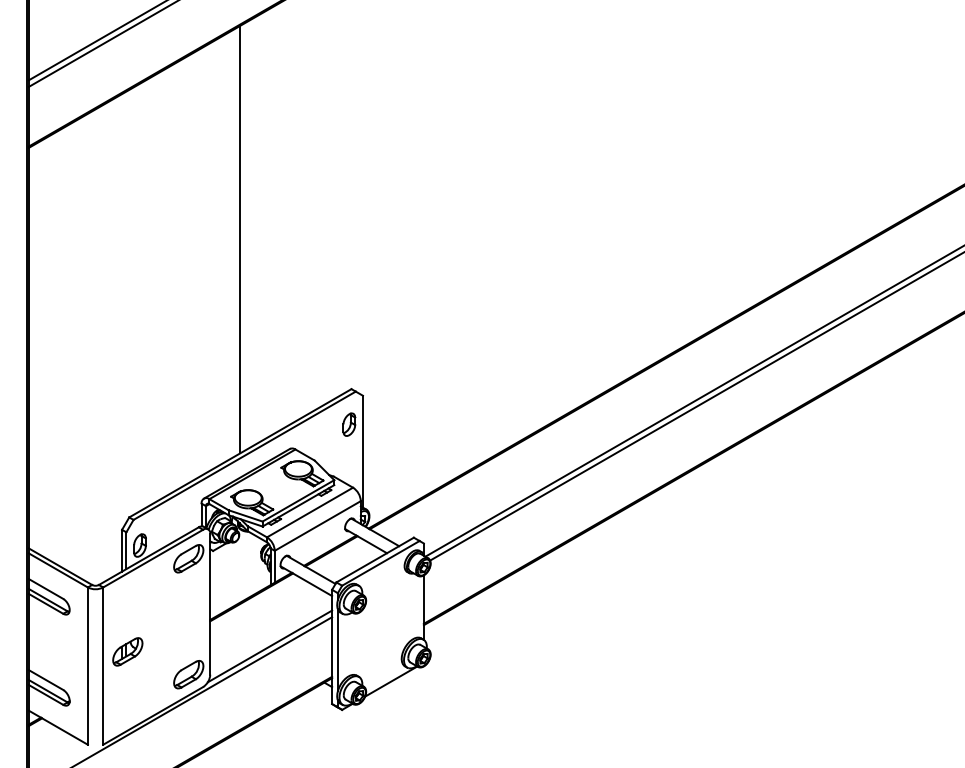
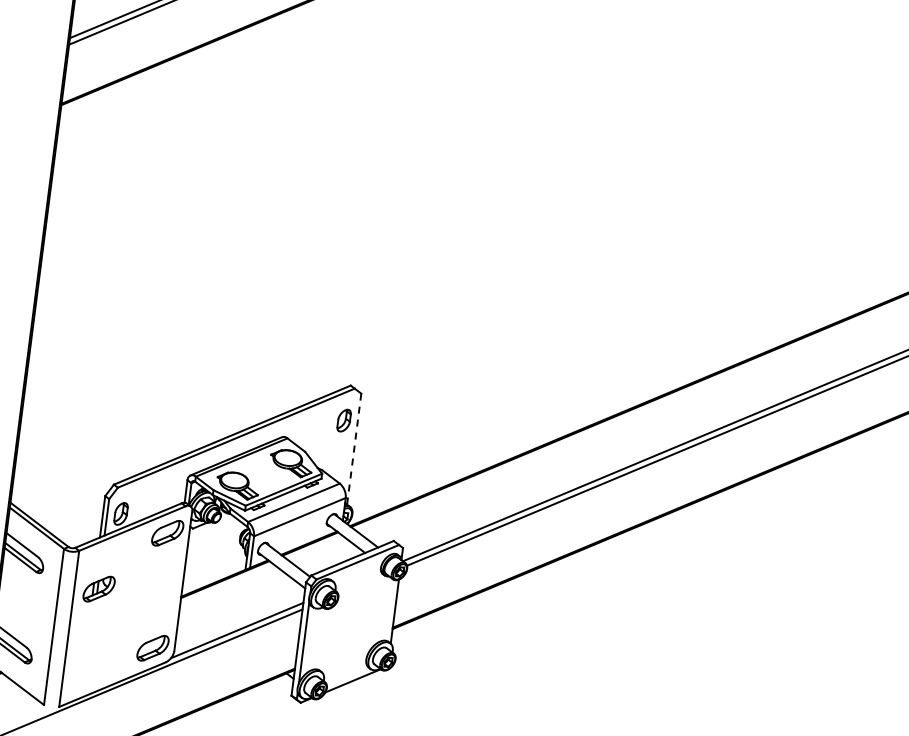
line: (240, 239) -> (259, 223), removed
line: (362, 451) -> (353, 448), solid -> dashed
part: (127, 651) -> (98, 588), moved

